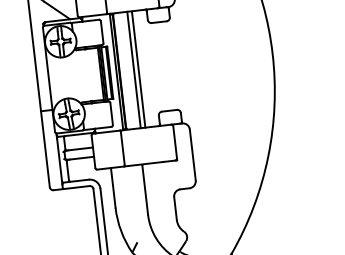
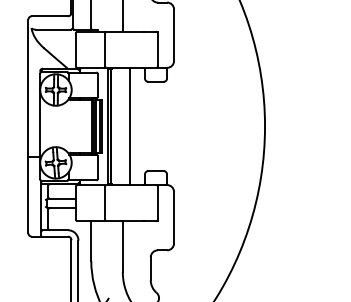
line: (134, 70) -> (125, 126), removed

